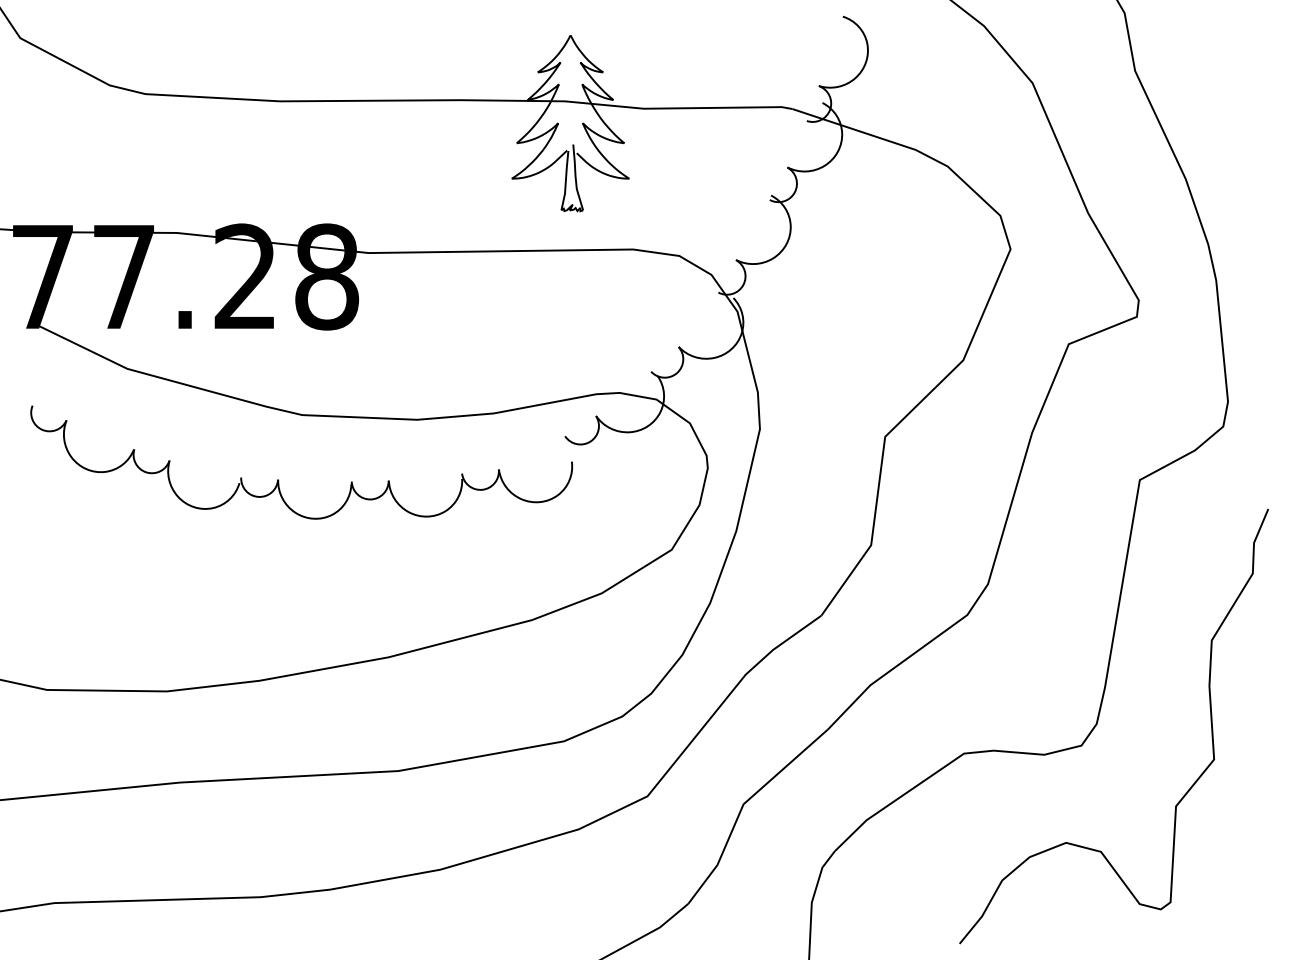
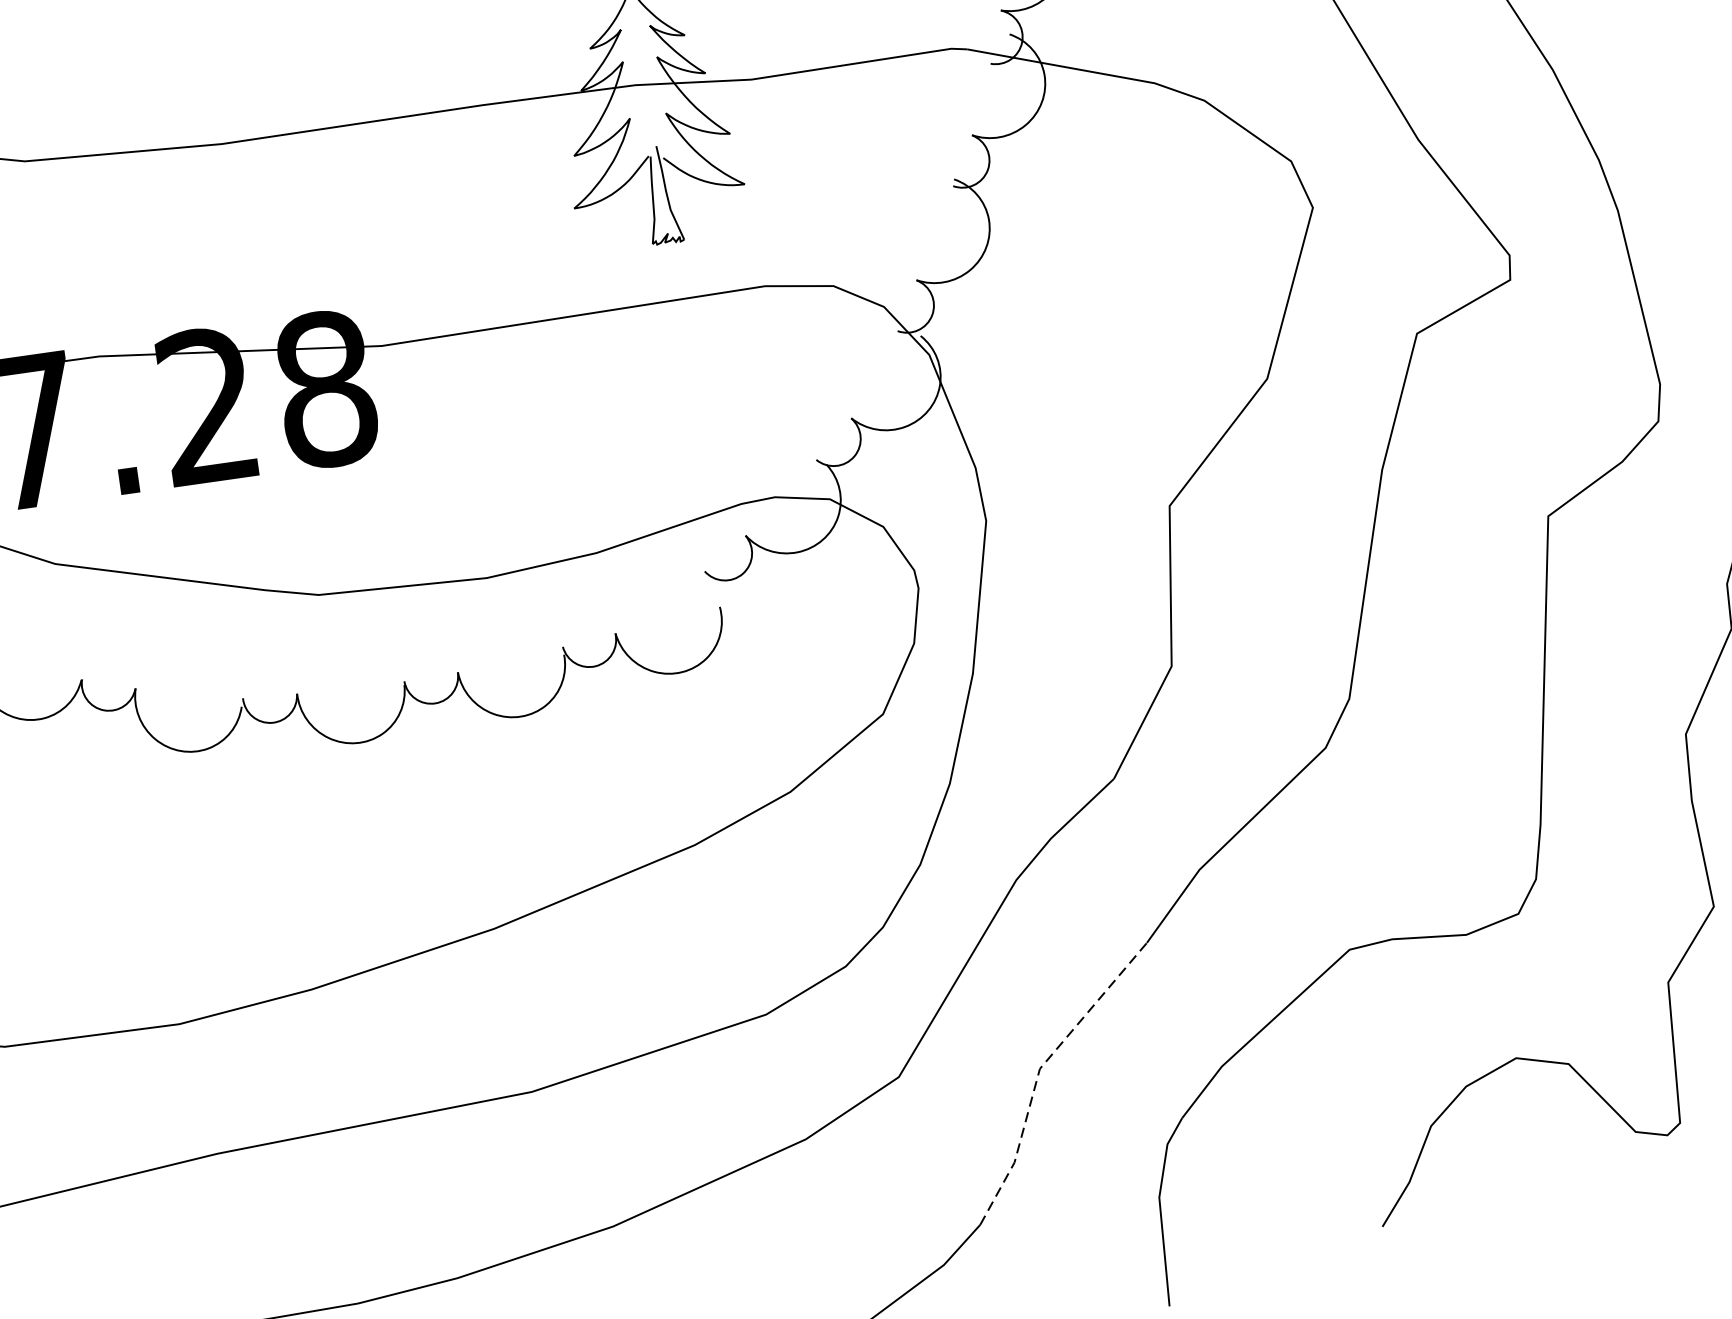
line: (743, 805) -> (1040, 1070), solid -> dashed

